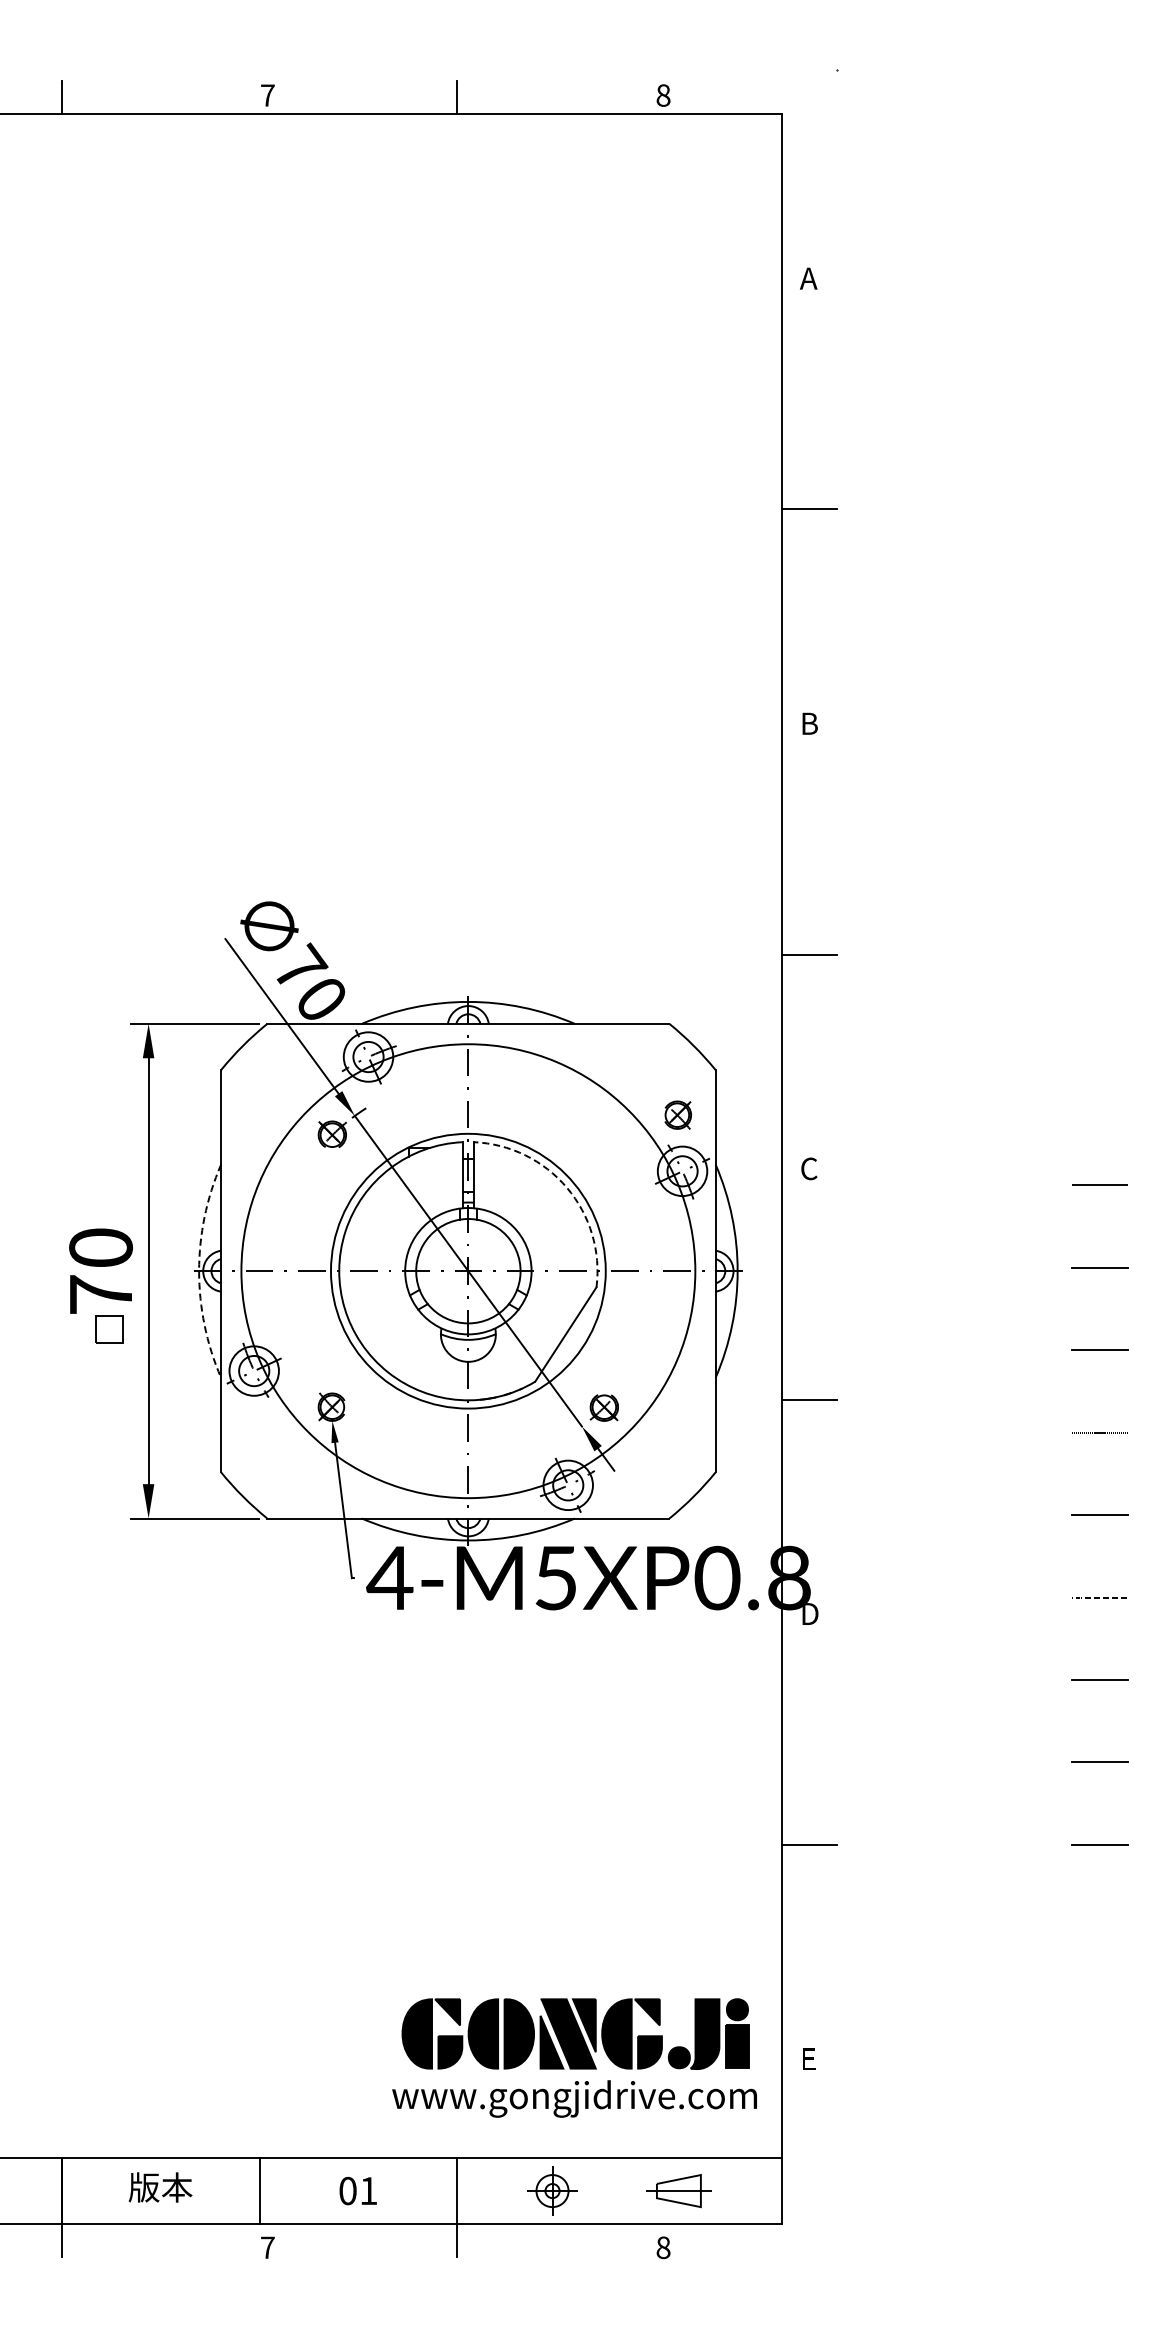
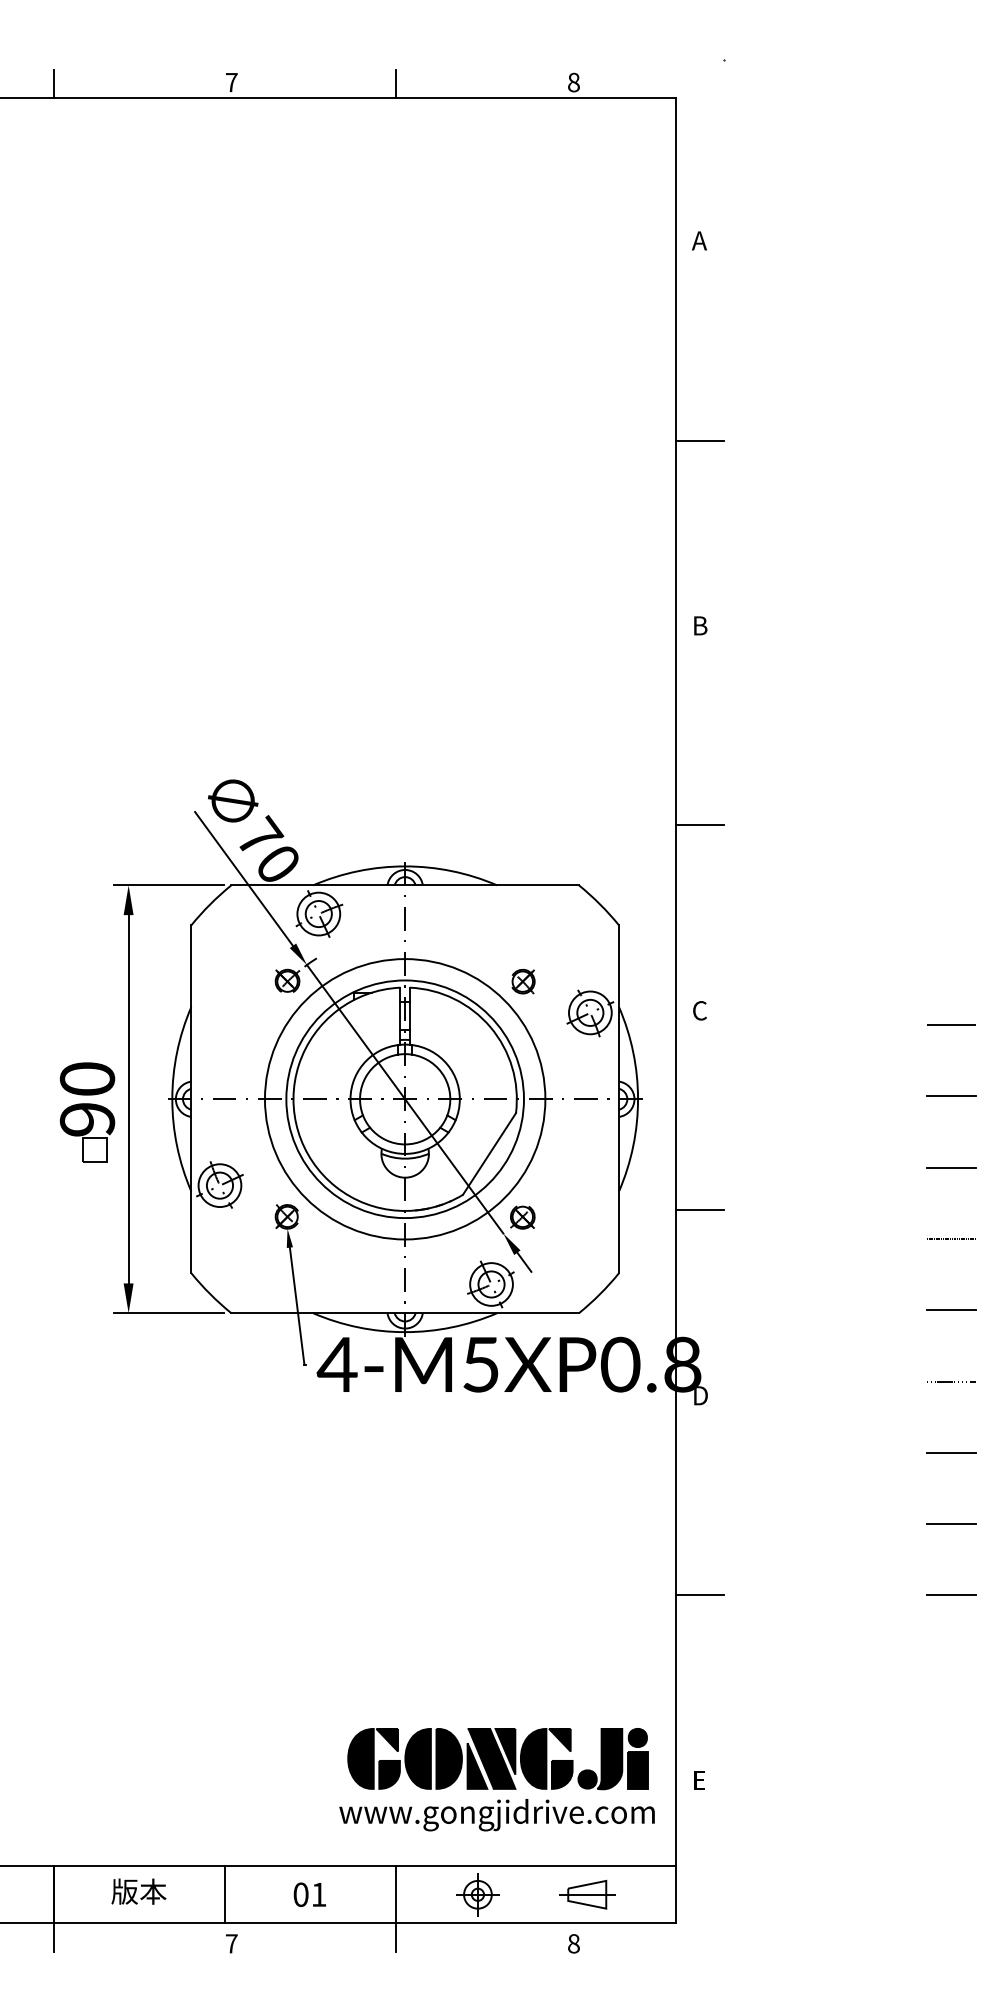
part: (677, 1114) -> (522, 981), moved
arc: (567, 1187) -> (490, 1026), dashed -> solid
arc: (199, 1271) -> (172, 1099), dashed -> solid
circle: (468, 1271) -> (405, 1099), size x0.71
text: (100, 1294) -> (87, 1119), 70 -> 90

